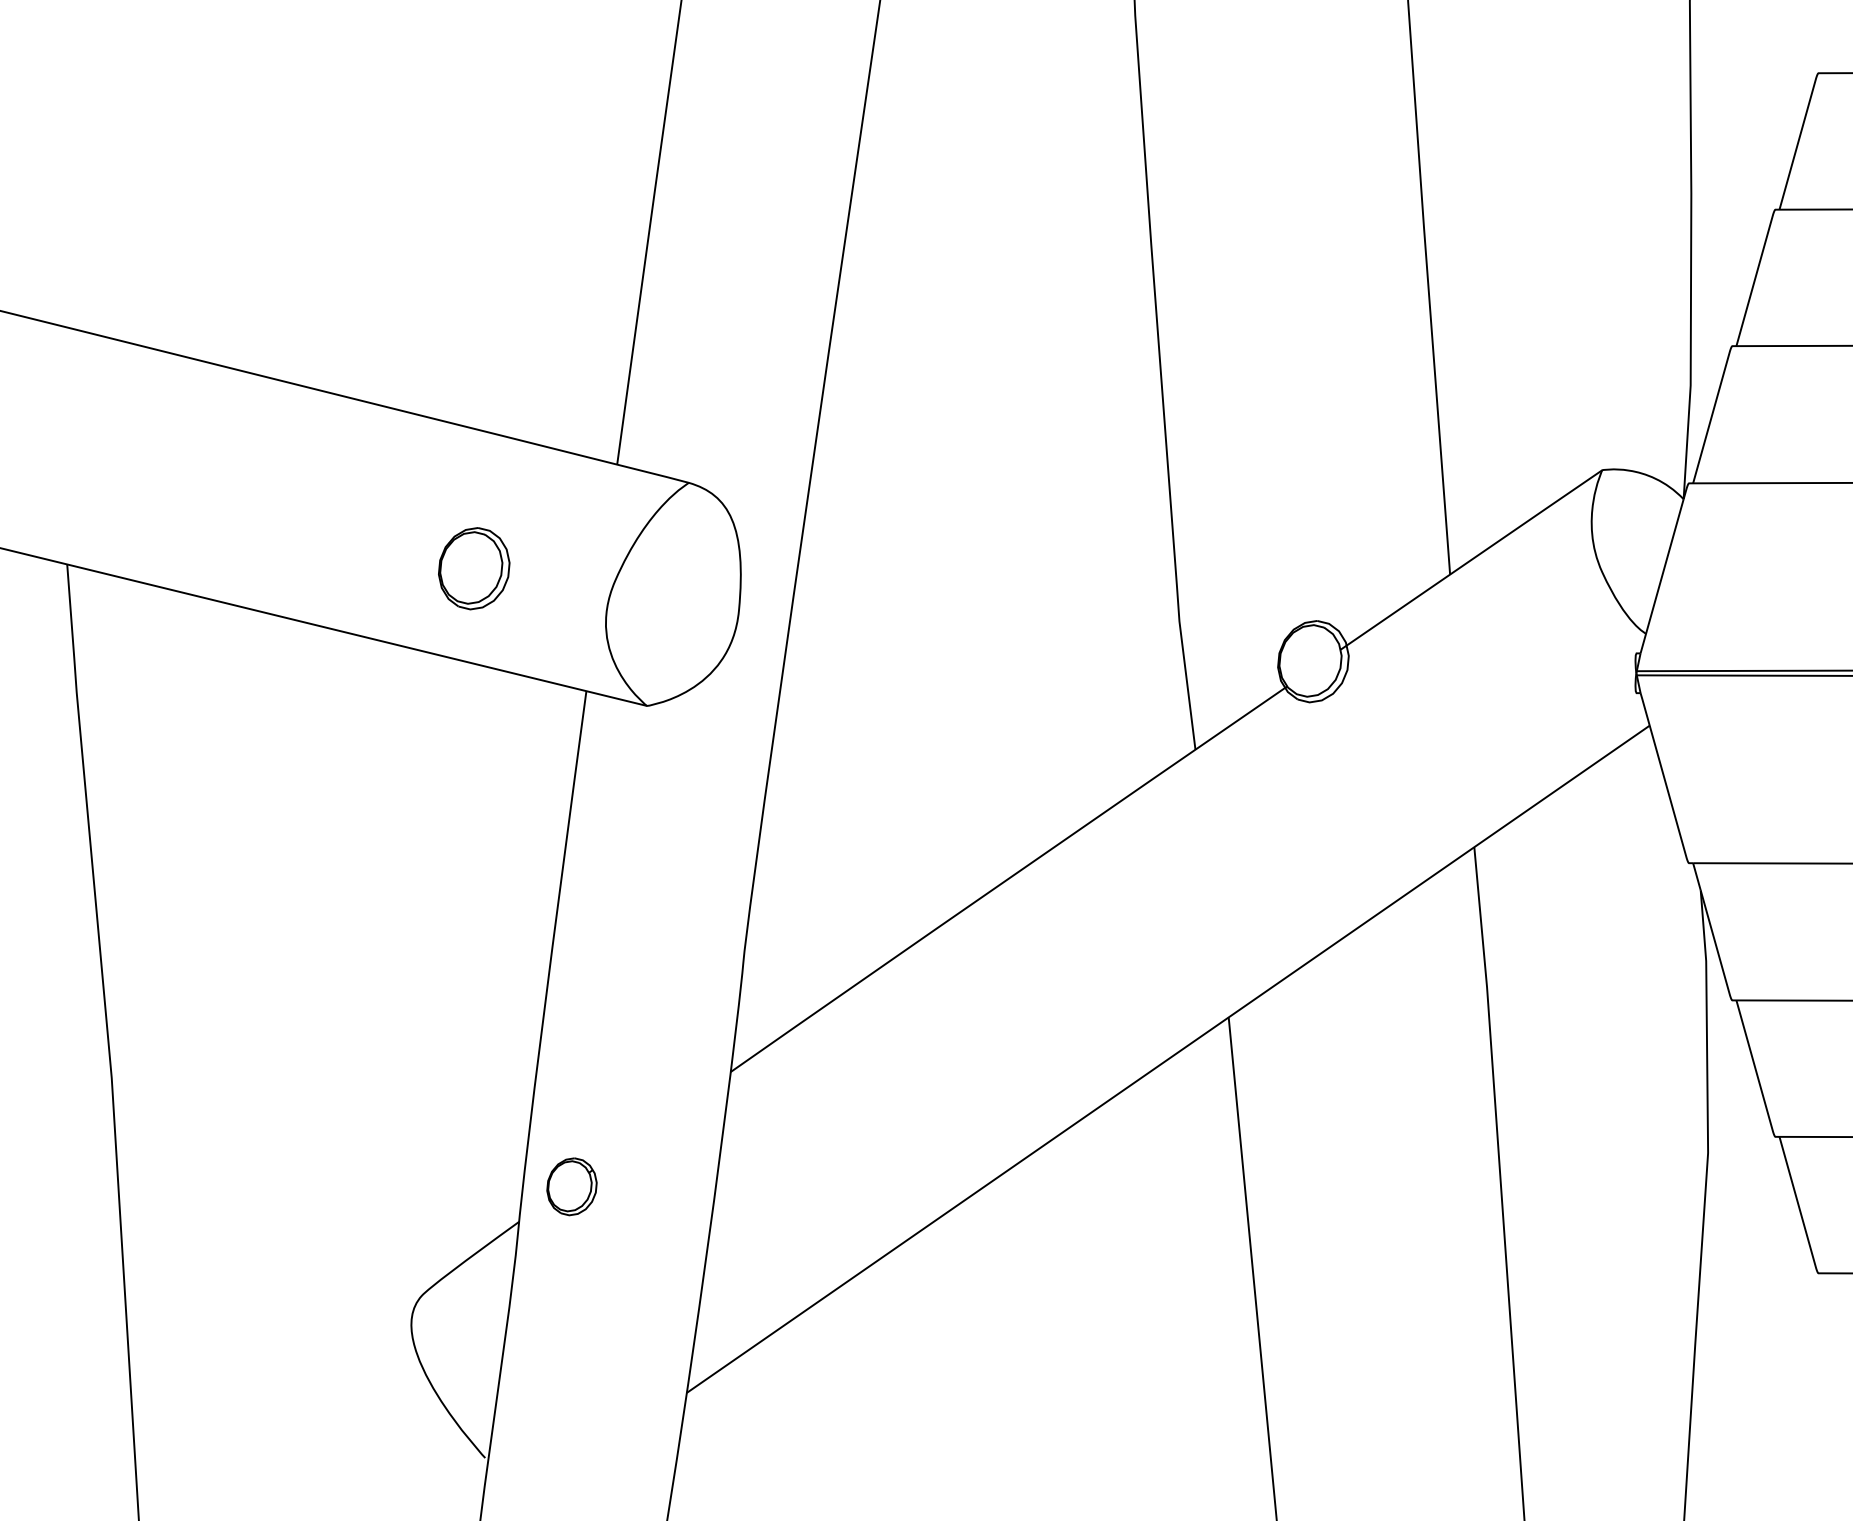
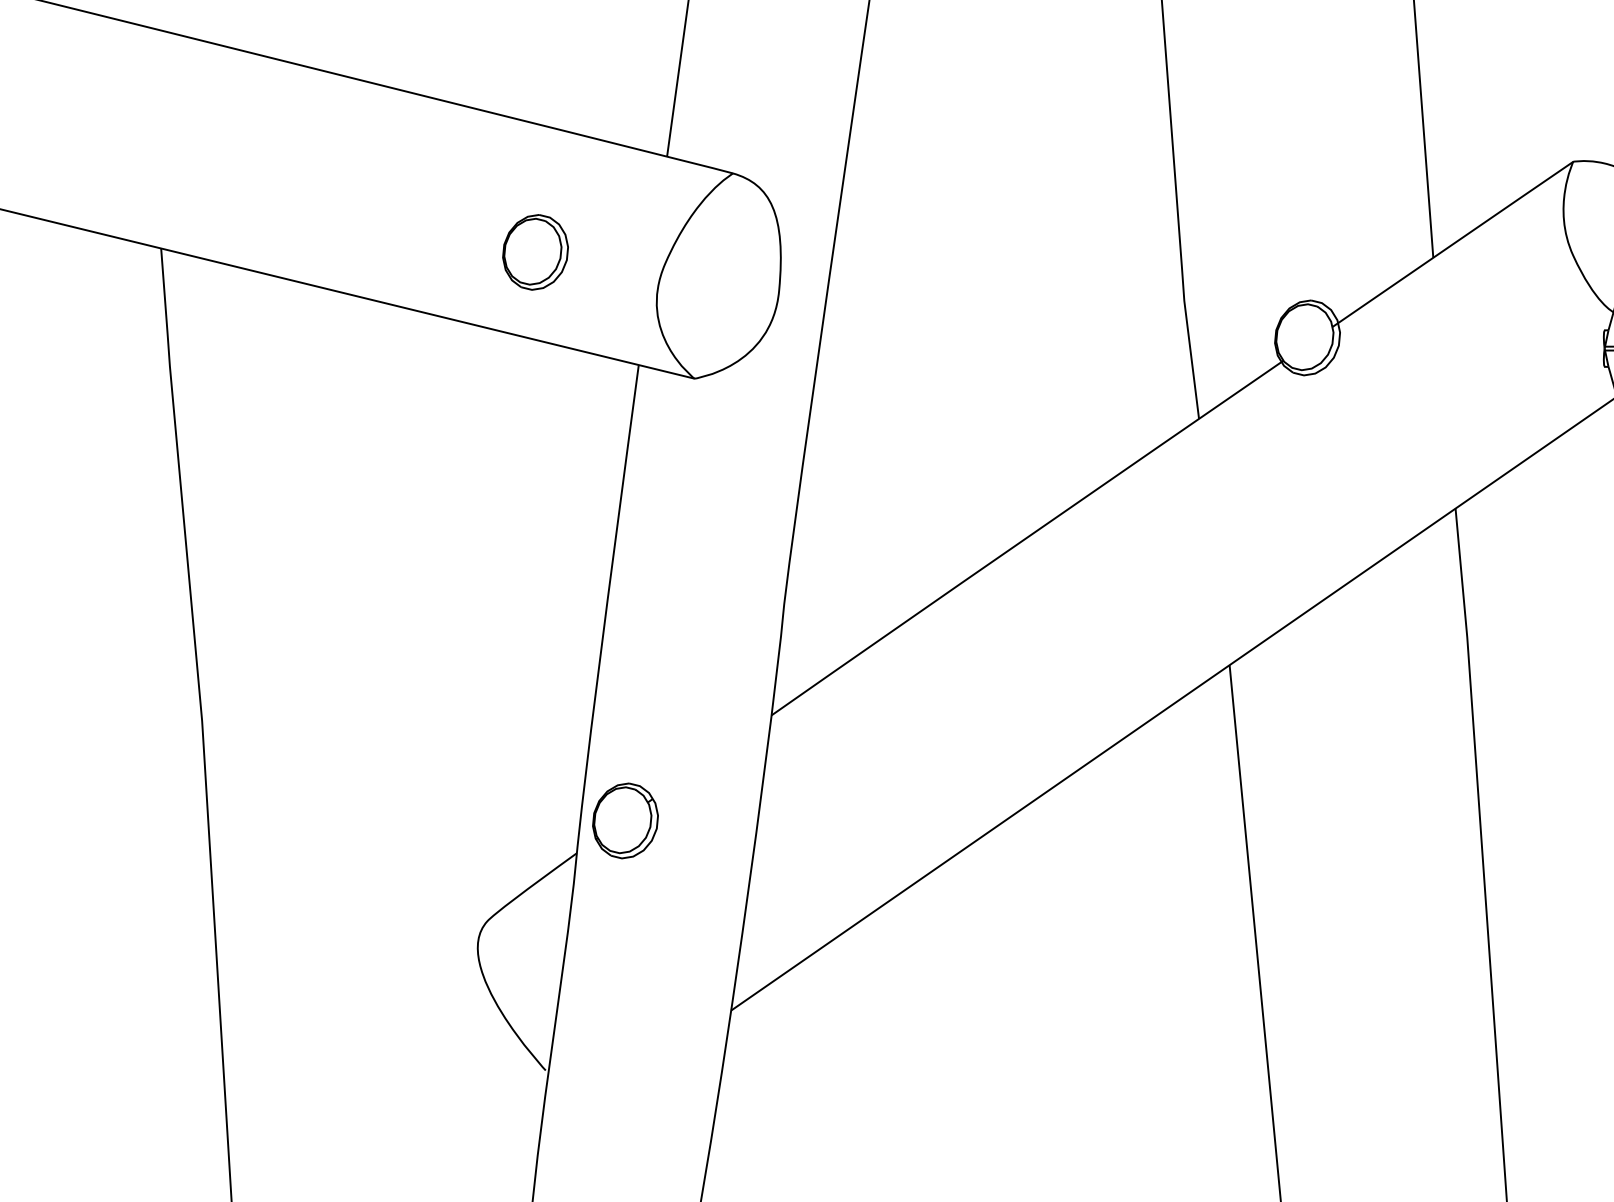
part: (571, 1186) -> (625, 820), size x1.43

